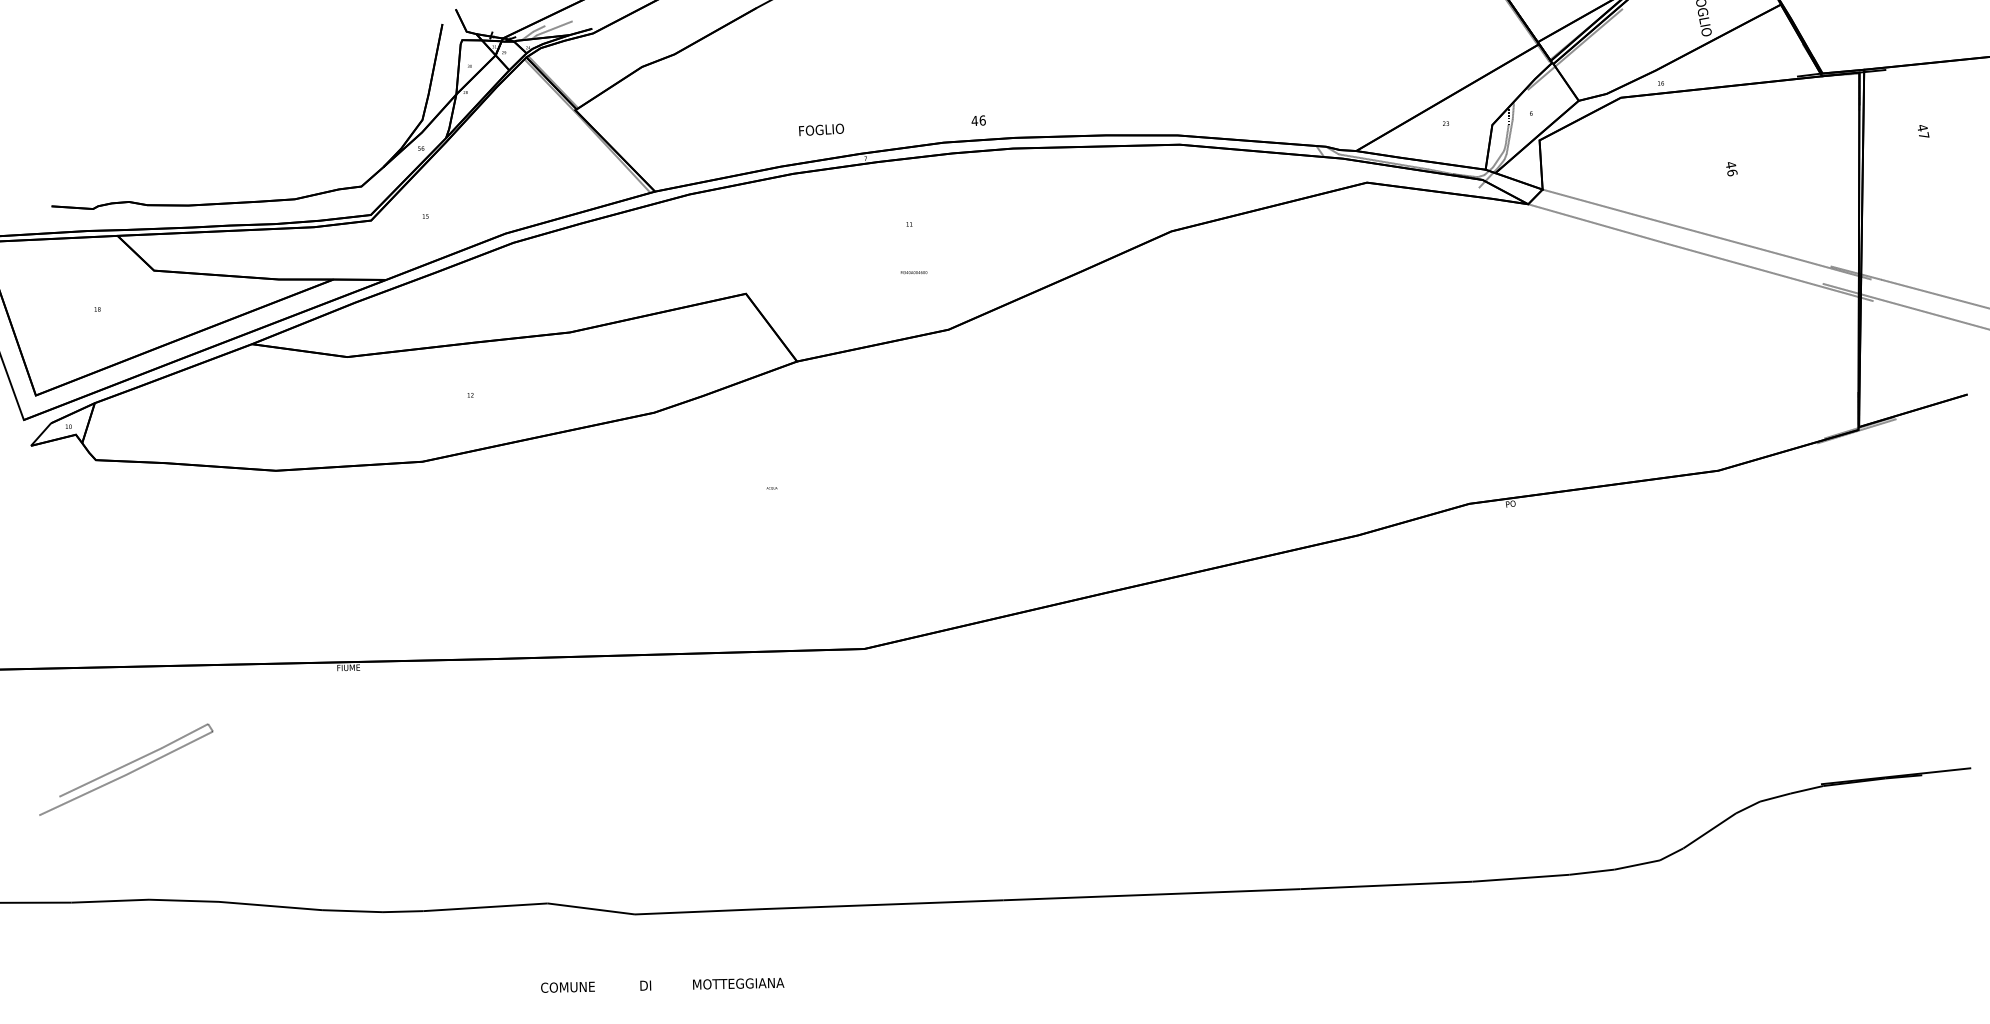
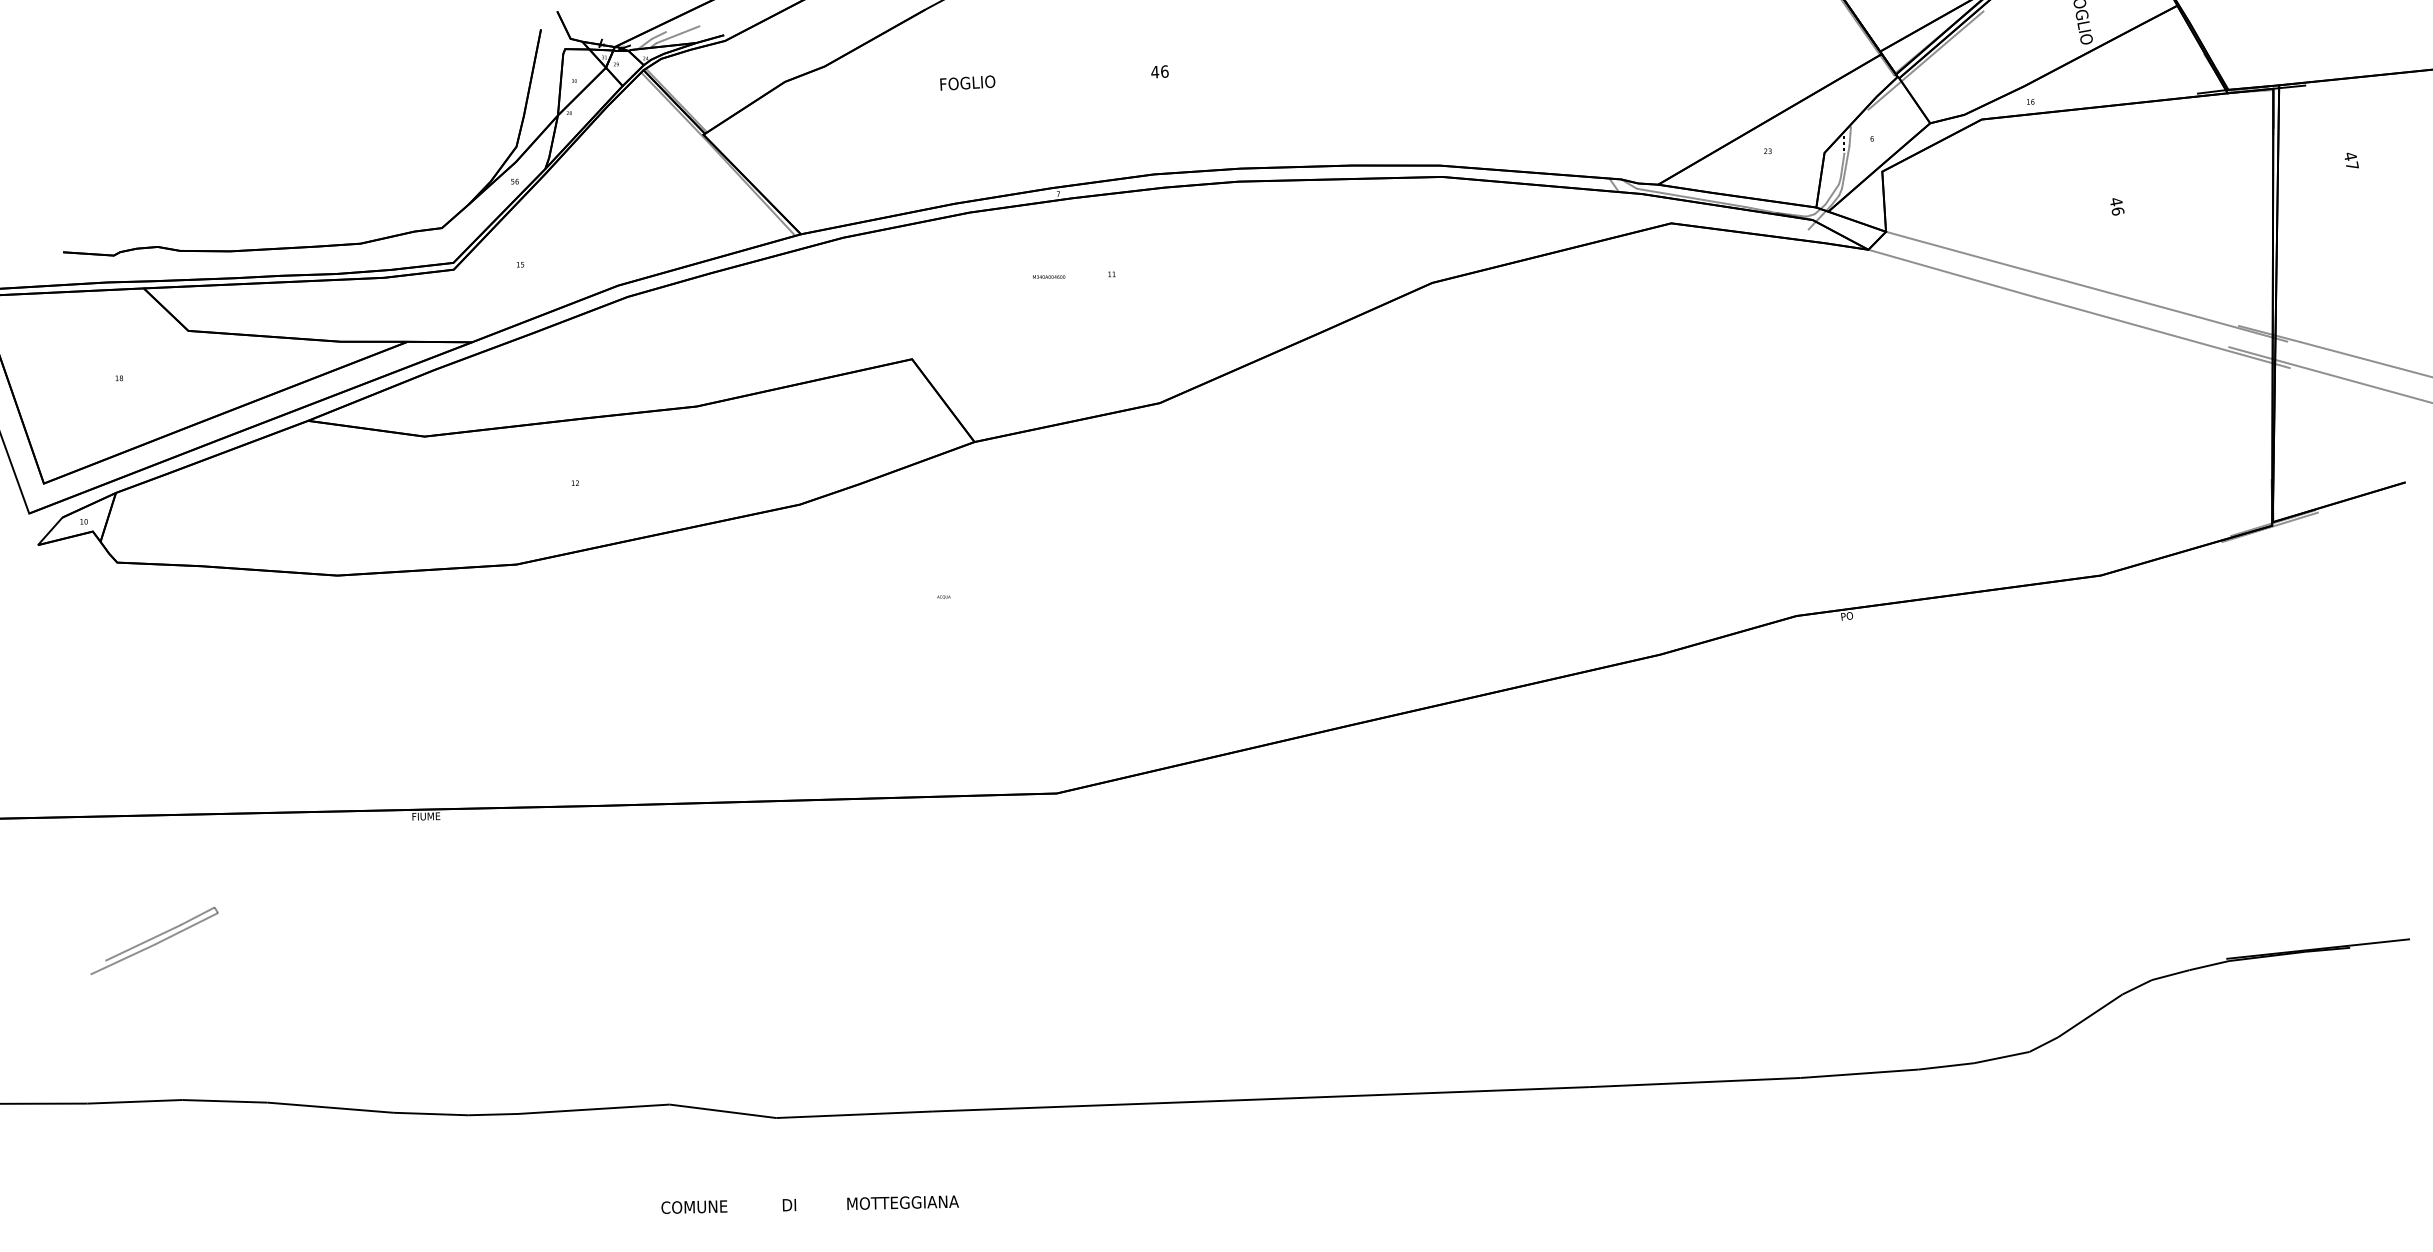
text: (892, 125) -> (1054, 77), moved
text: (913, 272) -> (1048, 276), moved
part: (126, 769) -> (154, 940), size x0.6

